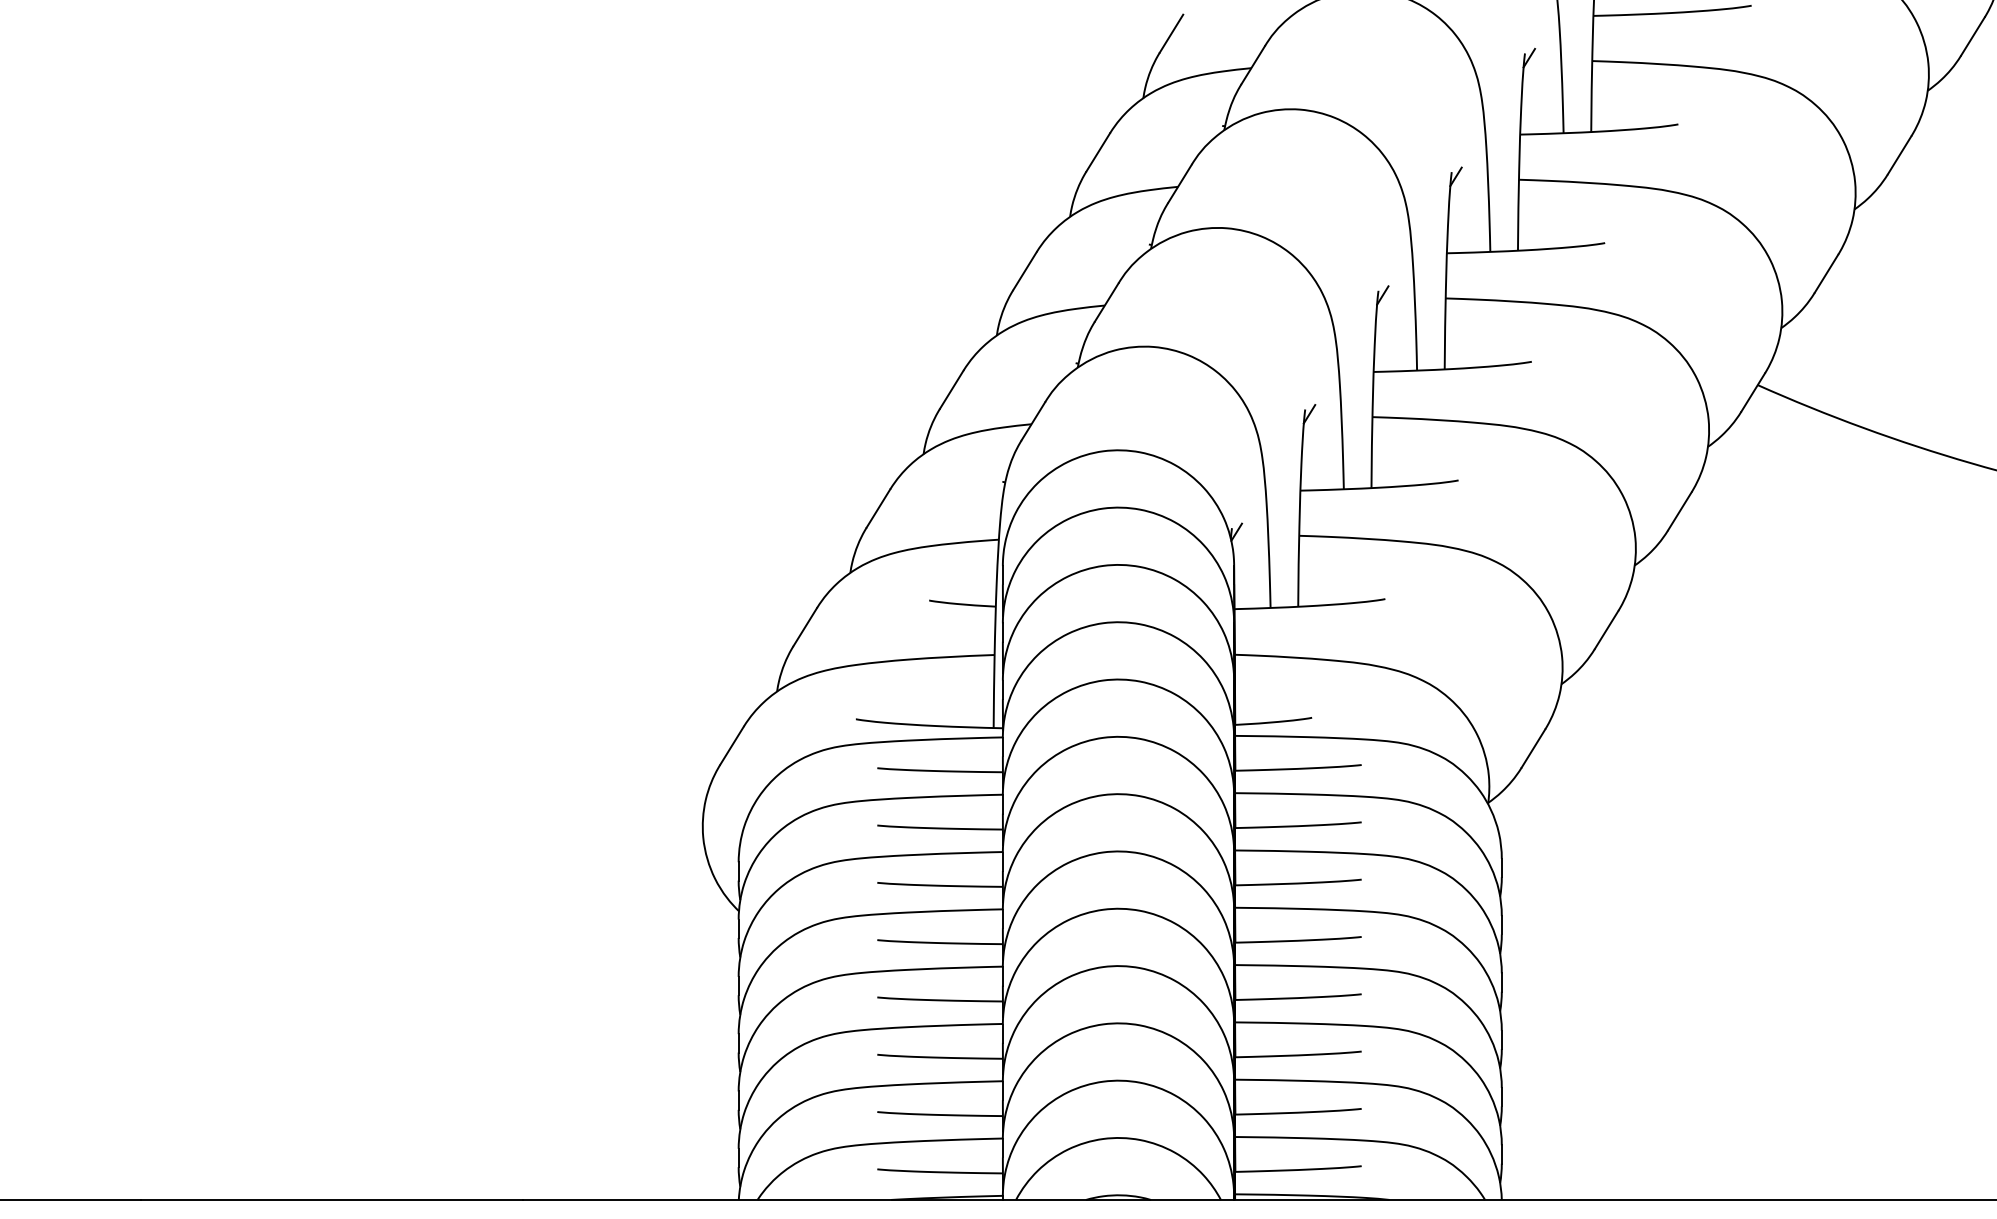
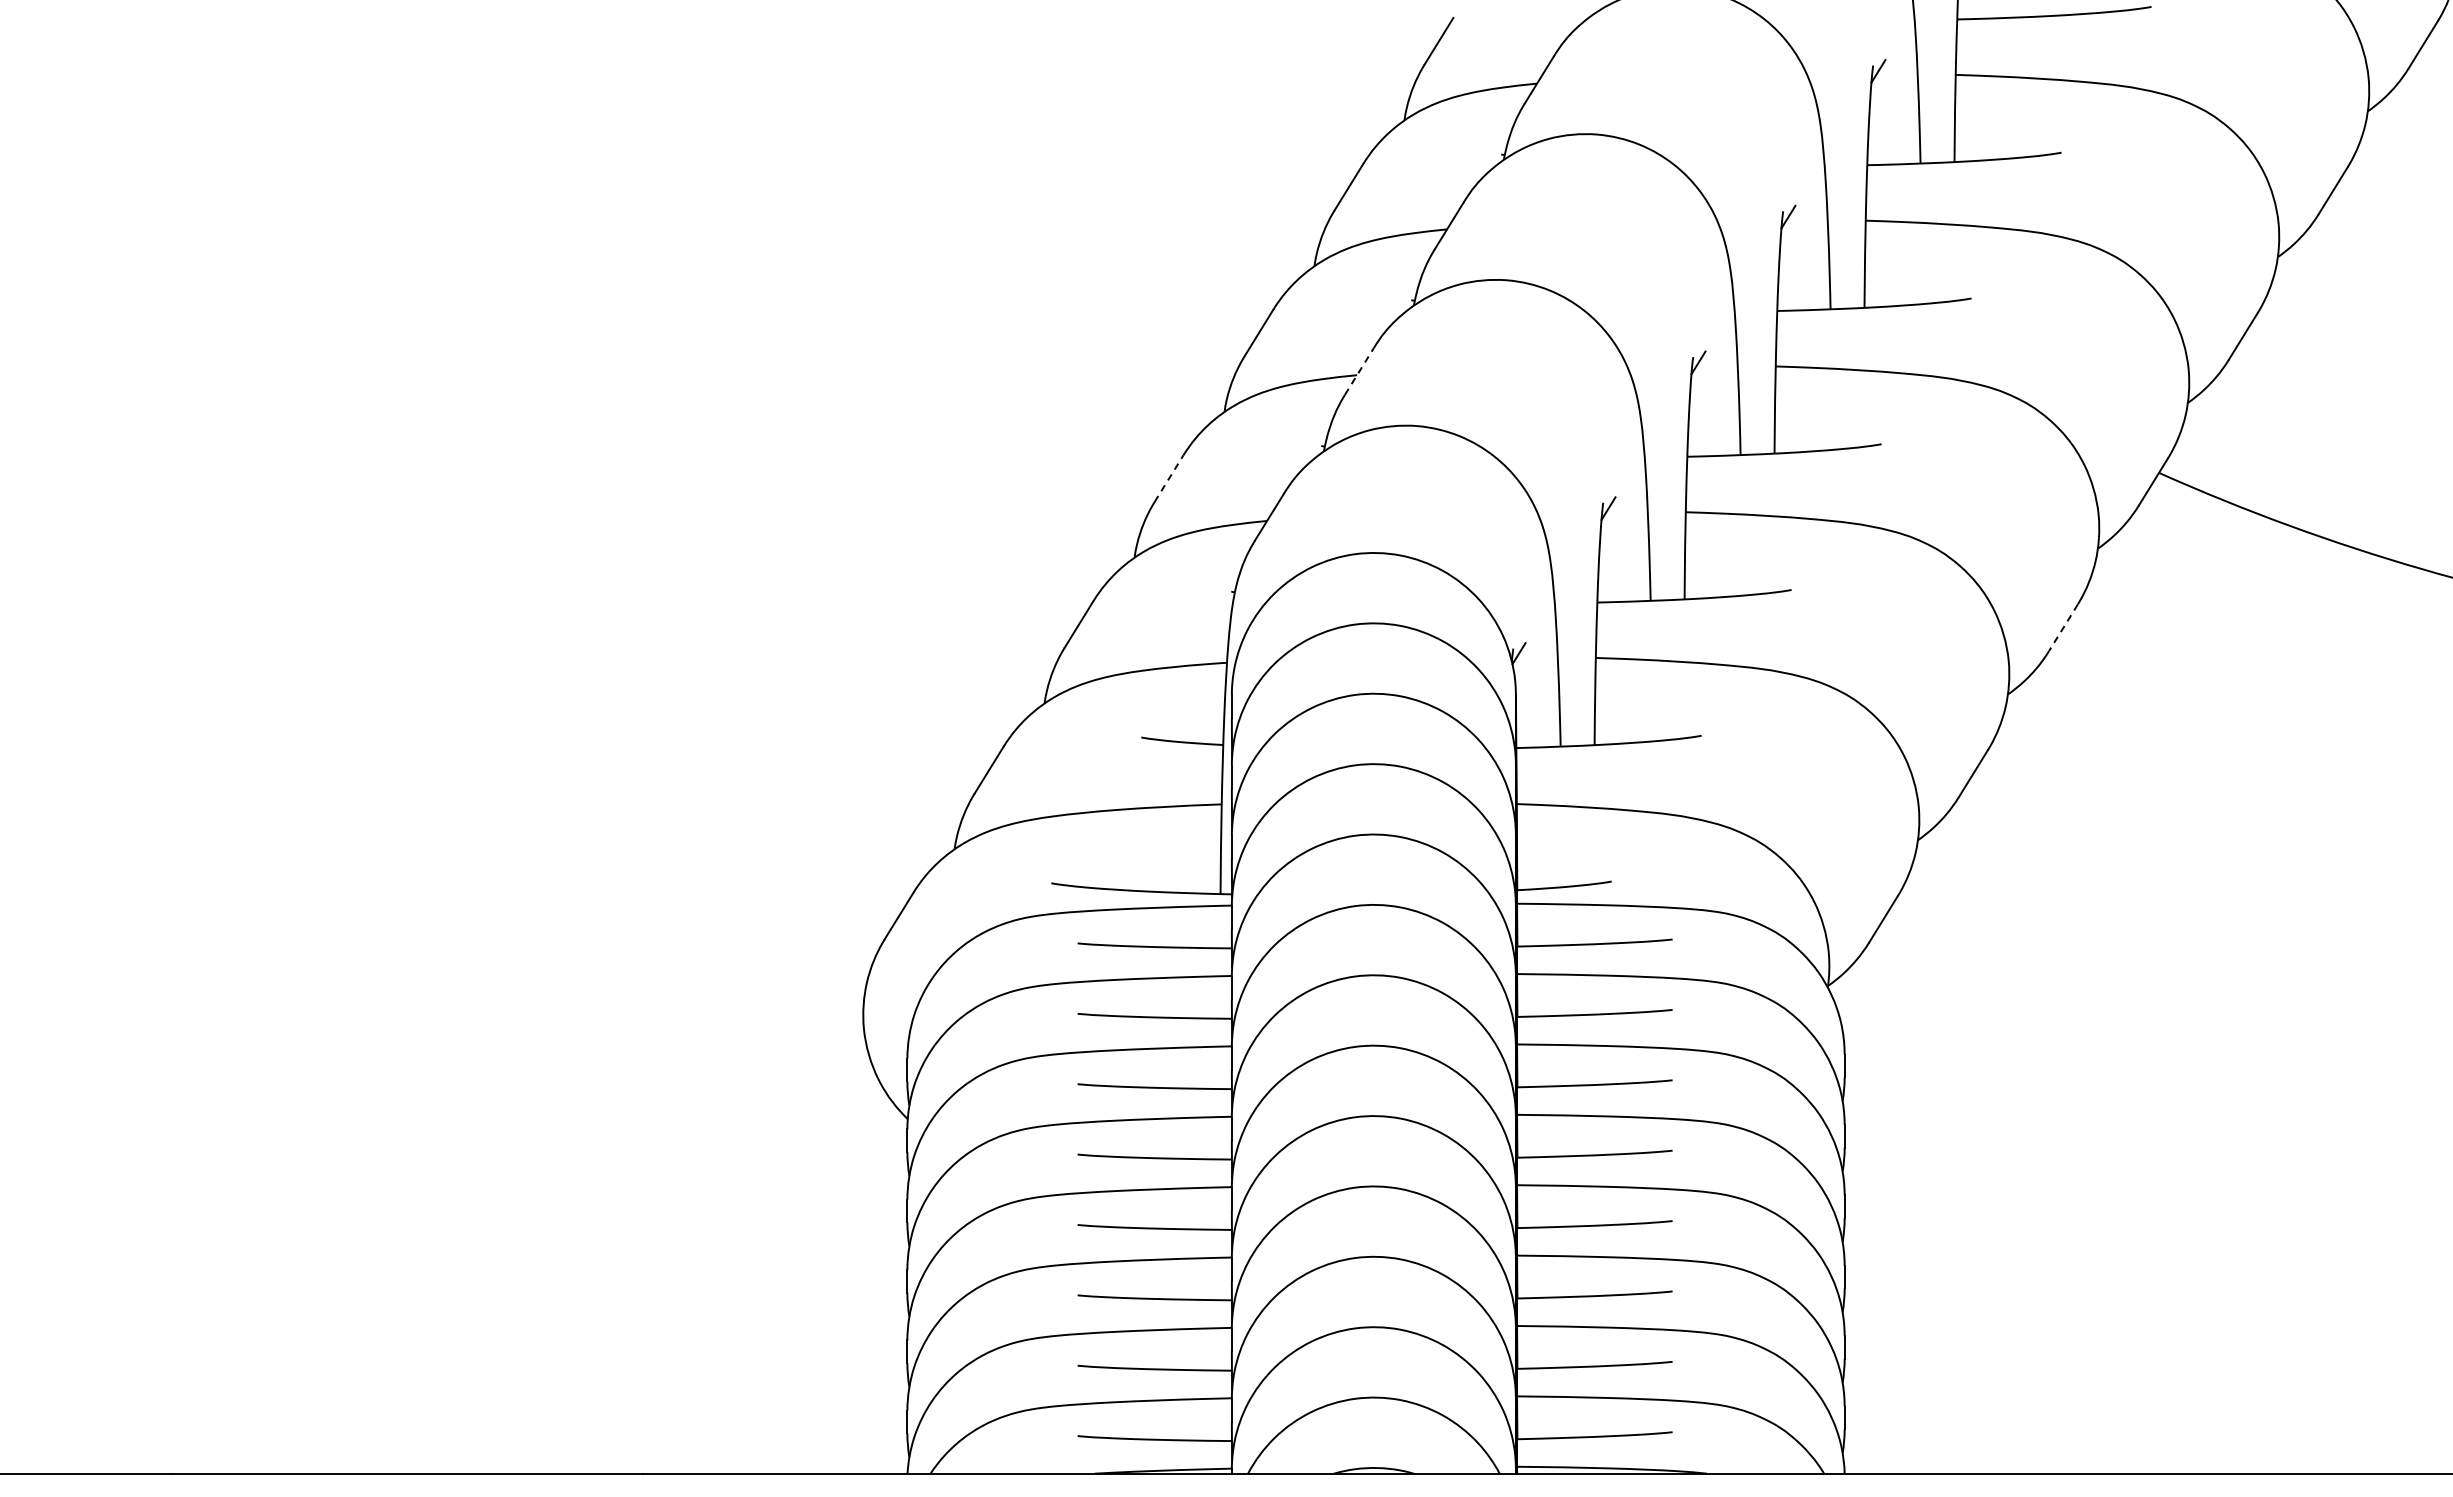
line: (1106, 302) -> (1359, 371), solid -> dashed
line: (952, 389) -> (1169, 478), solid -> dashed
line: (1679, 511) -> (2063, 628), solid -> dashed

